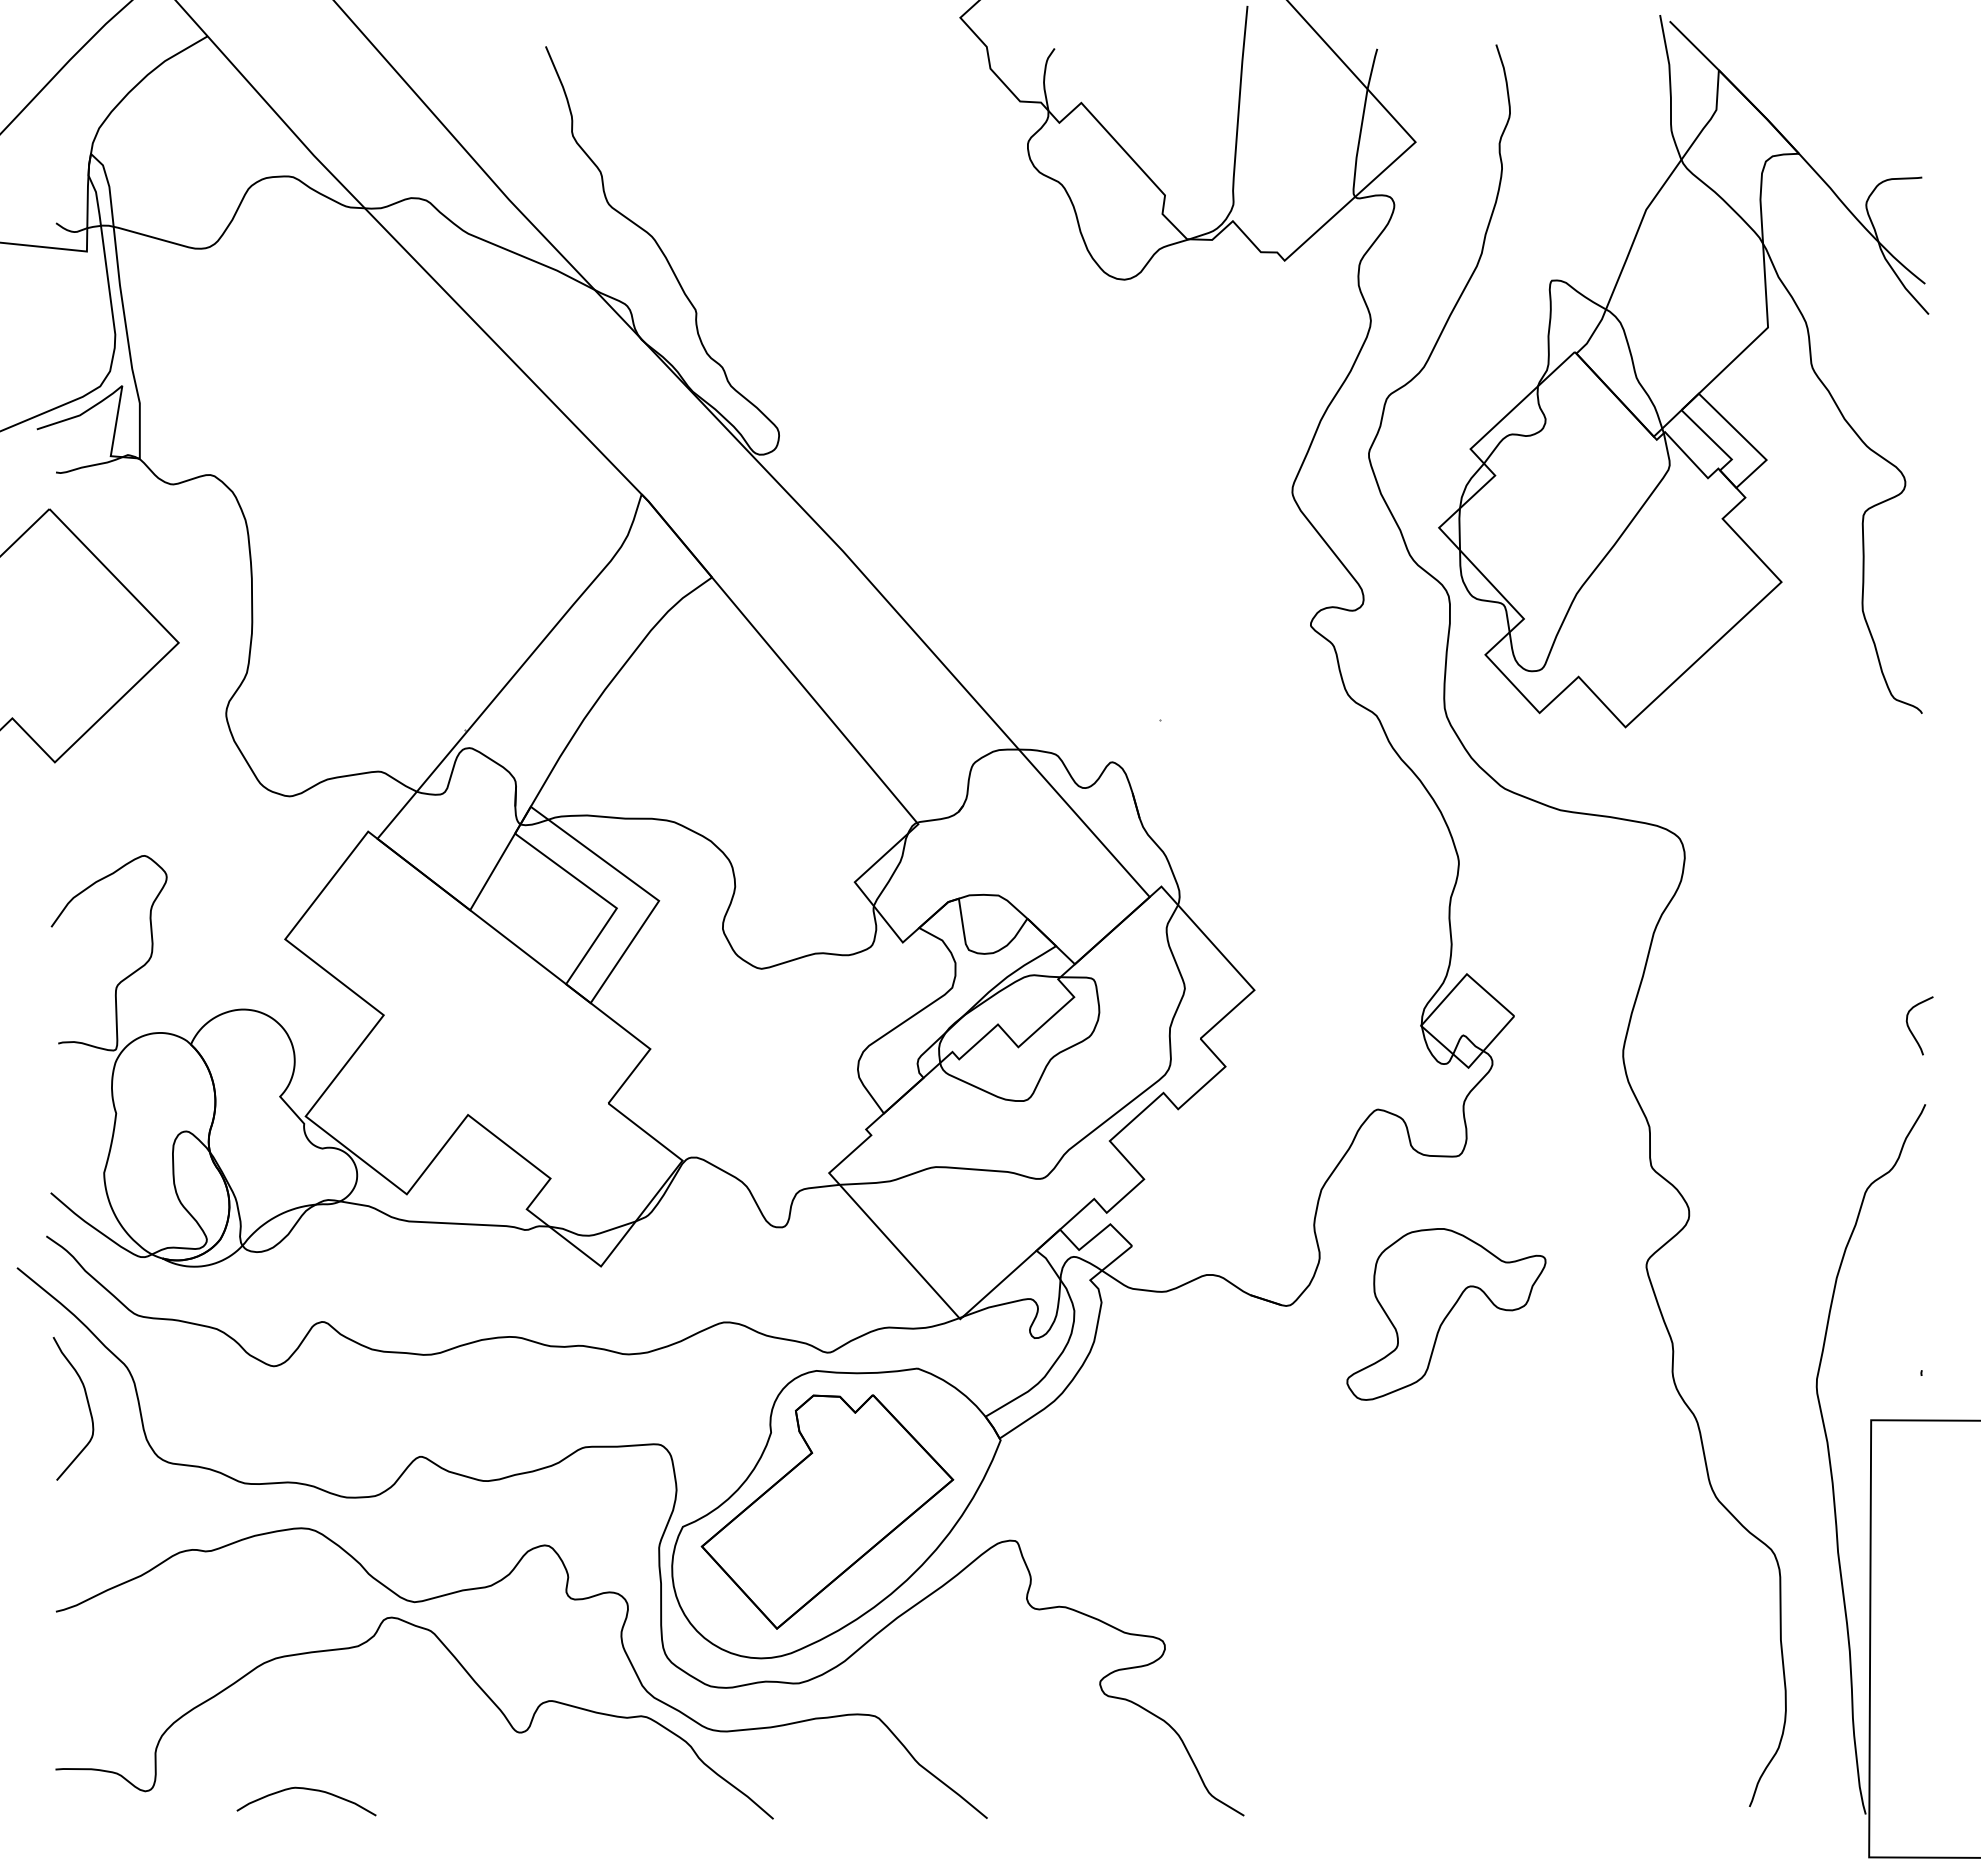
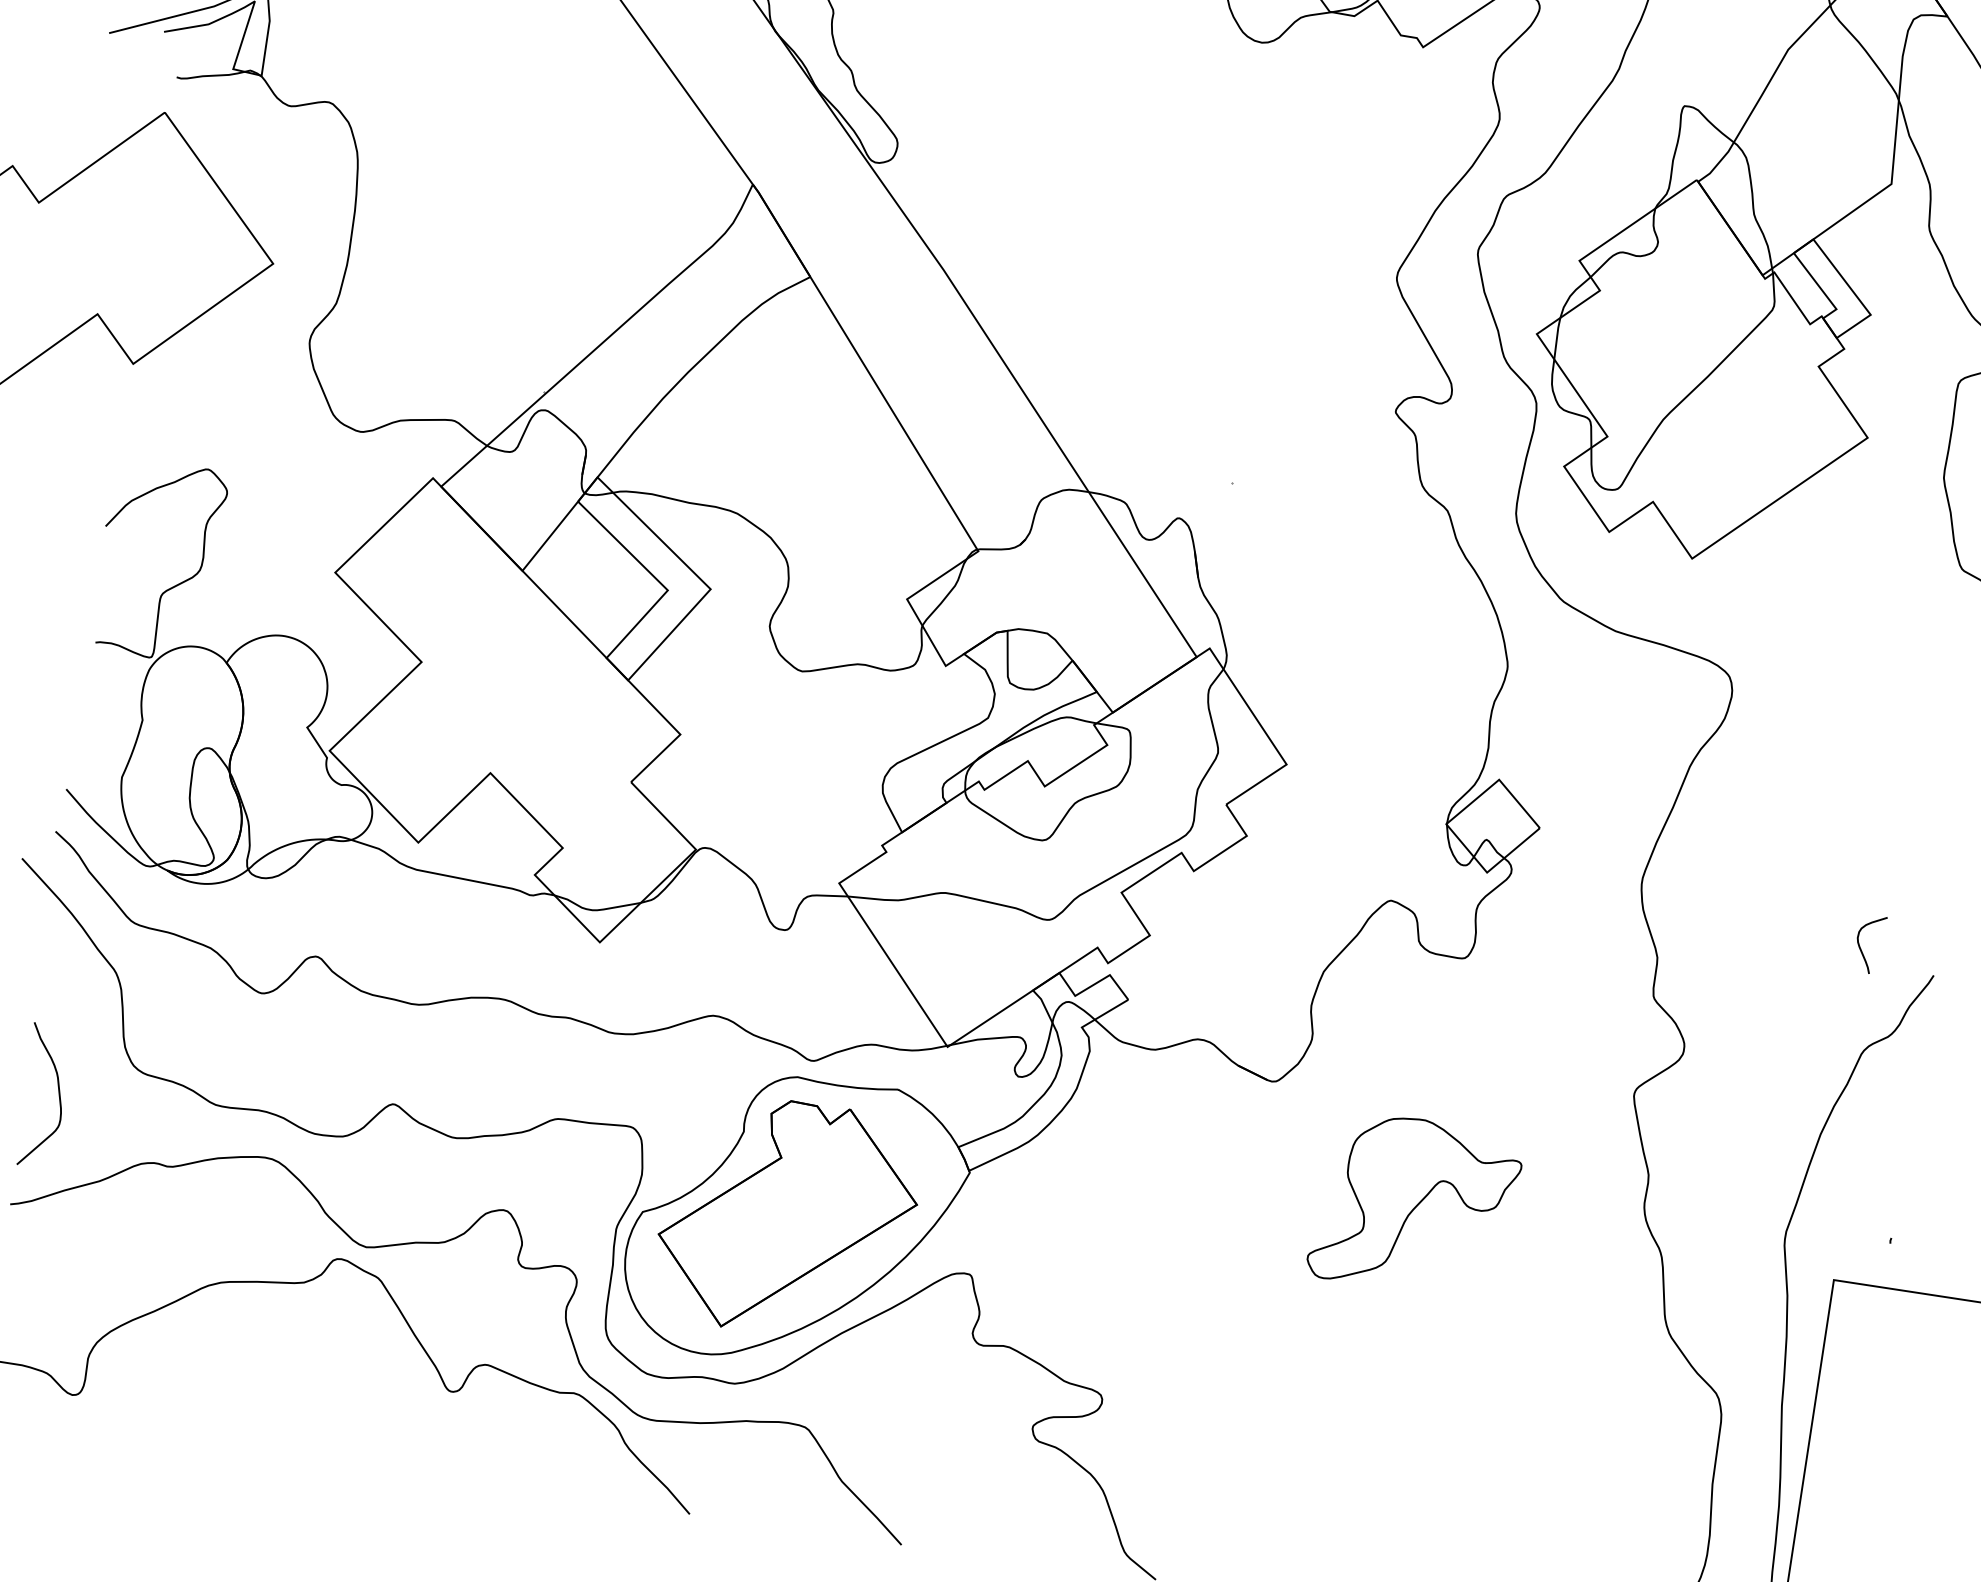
curve: (1911, 1030) -> (1861, 947), moved
part: (1446, 1314) -> (1415, 1205), moved
curve: (87, 1404) -> (58, 1093), moved
curve: (309, 1790) -> (234, 1418), removed

